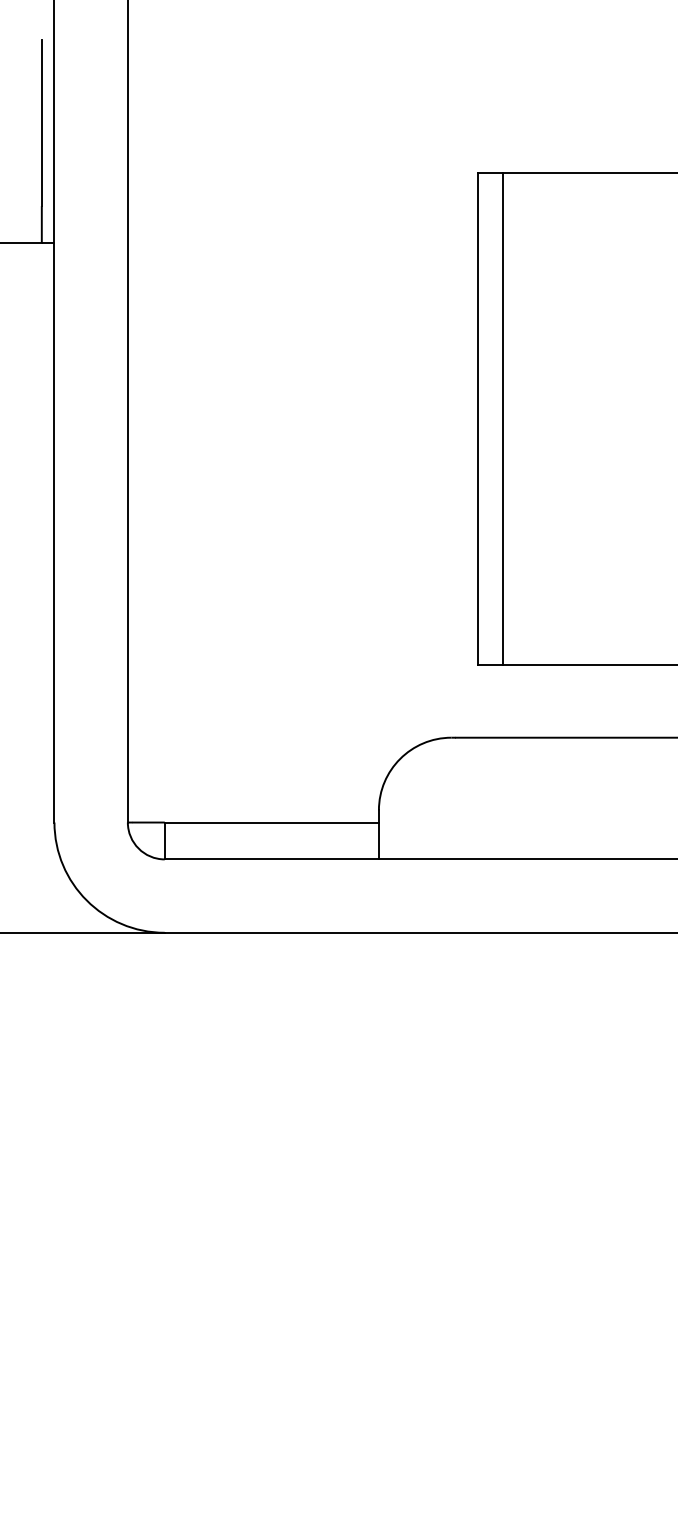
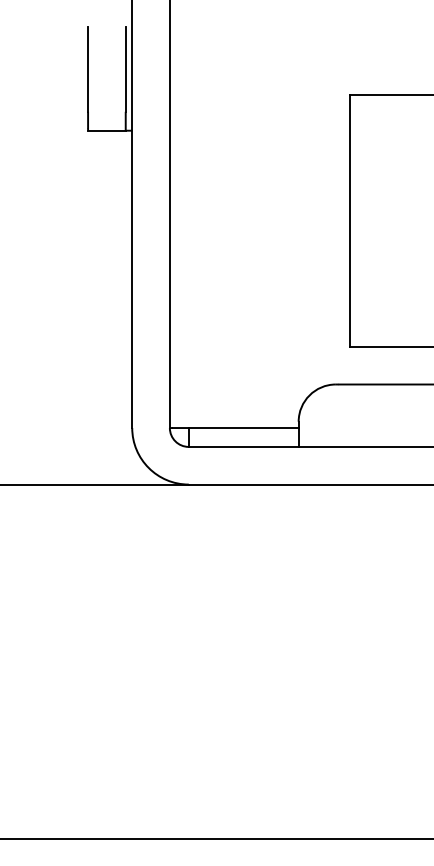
line: (503, 418) -> (362, 220), removed

